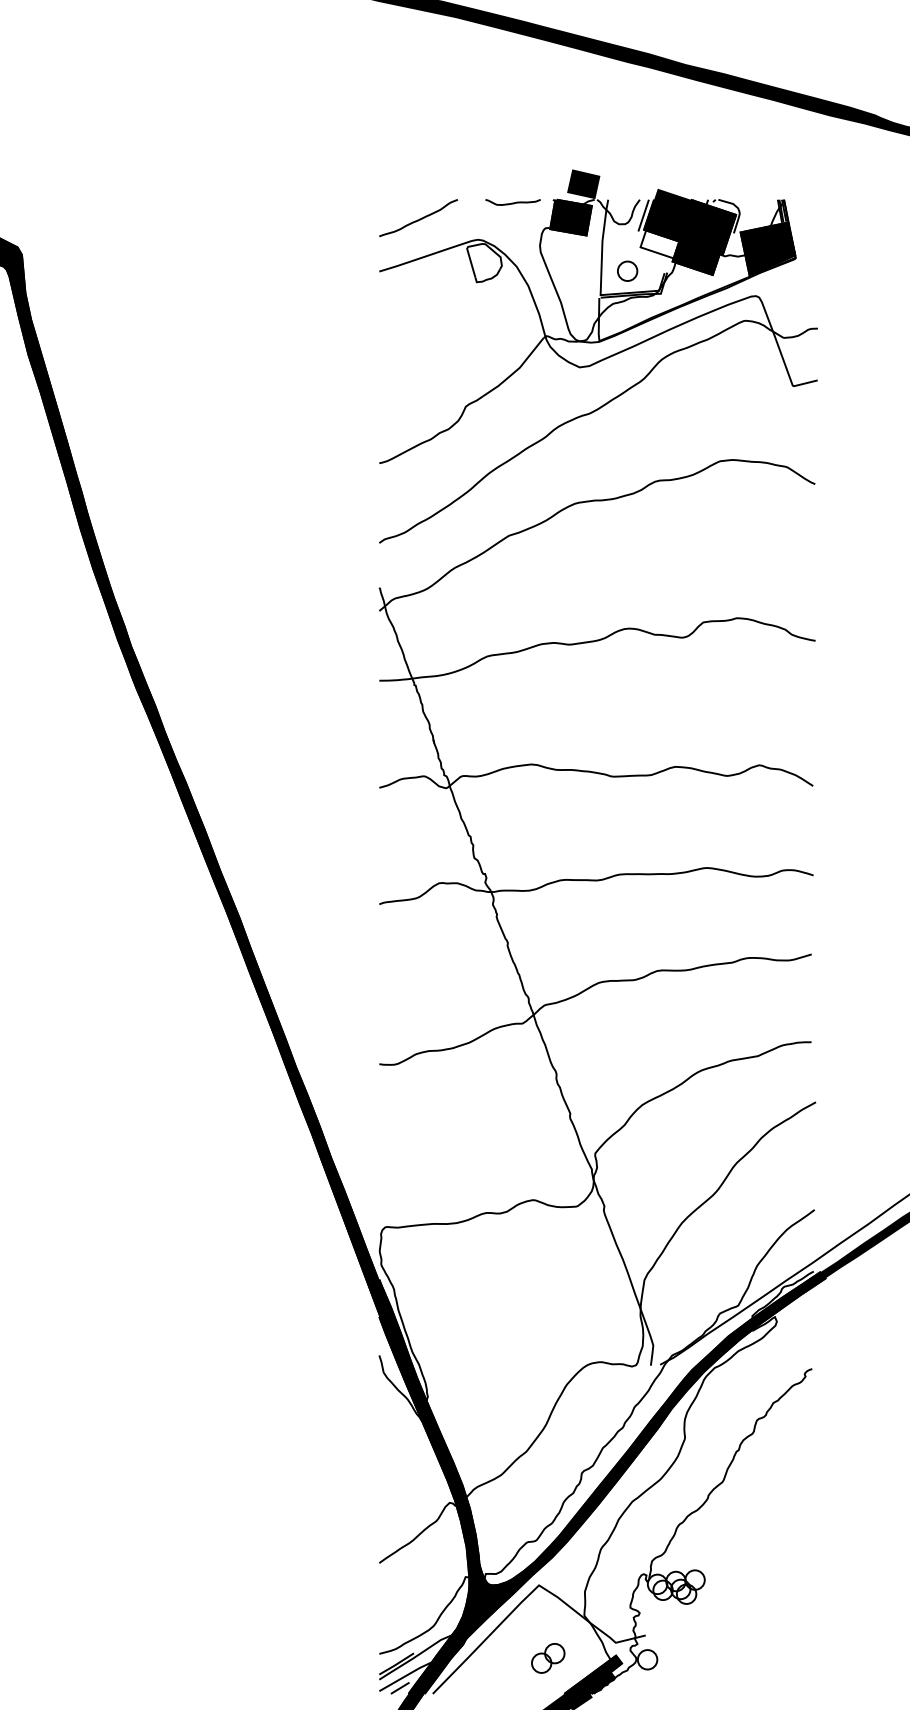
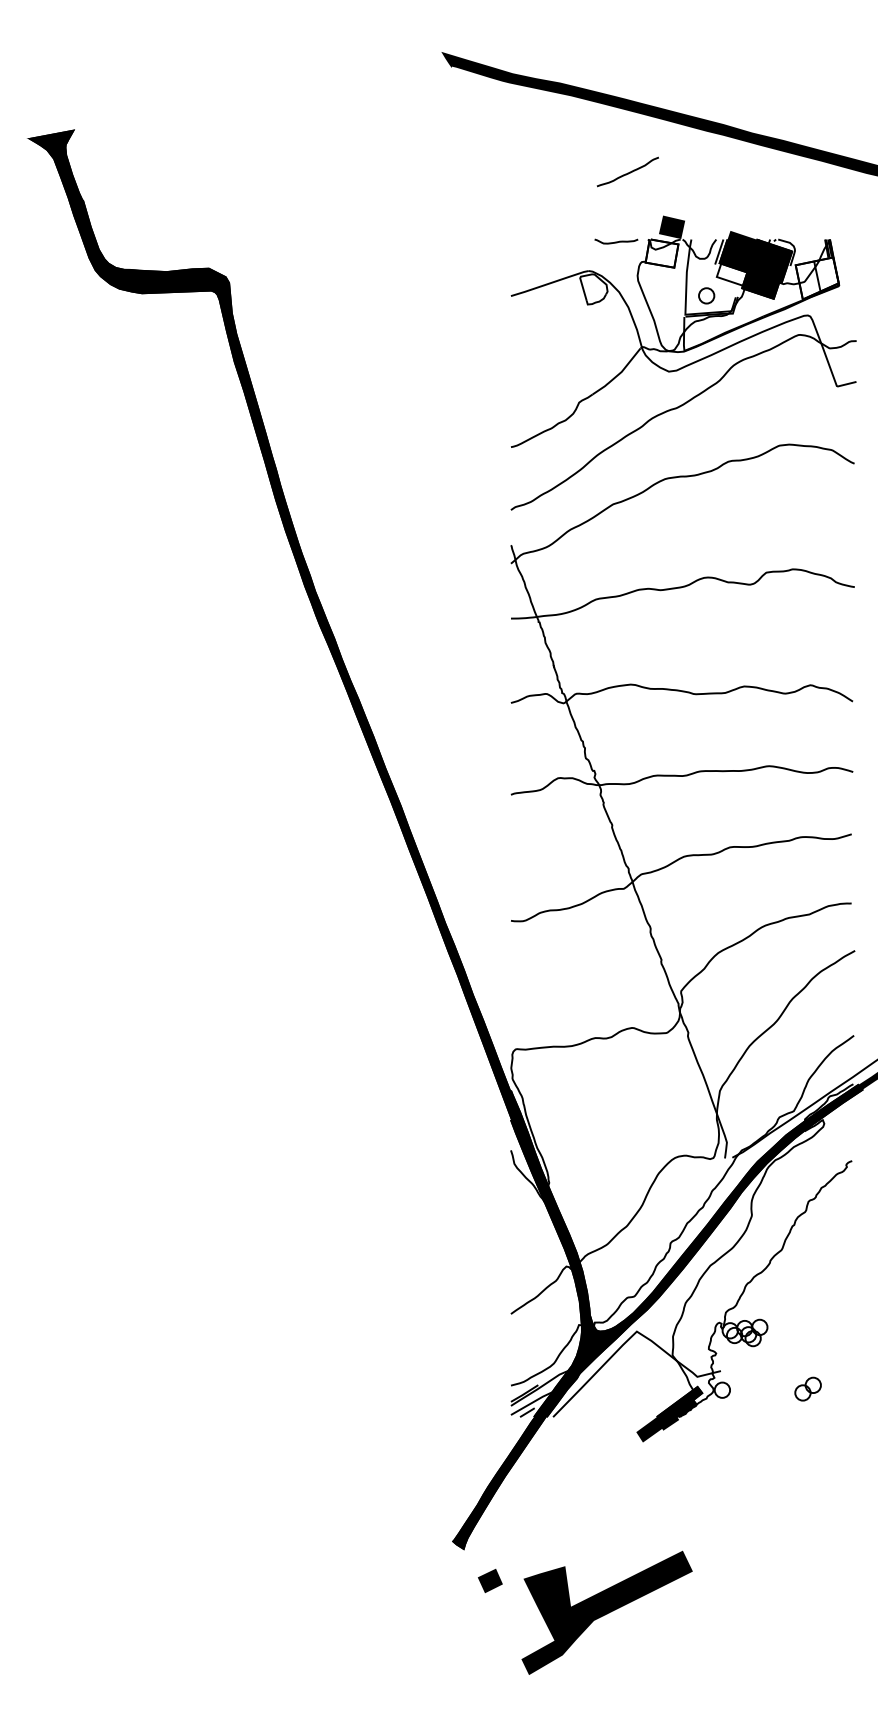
fill: (570, 217) -> (661, 253), removed
curve: (418, 218) -> (627, 172), moved
fill: (766, 249) -> (816, 278), removed
part: (547, 1657) -> (807, 1388), moved

